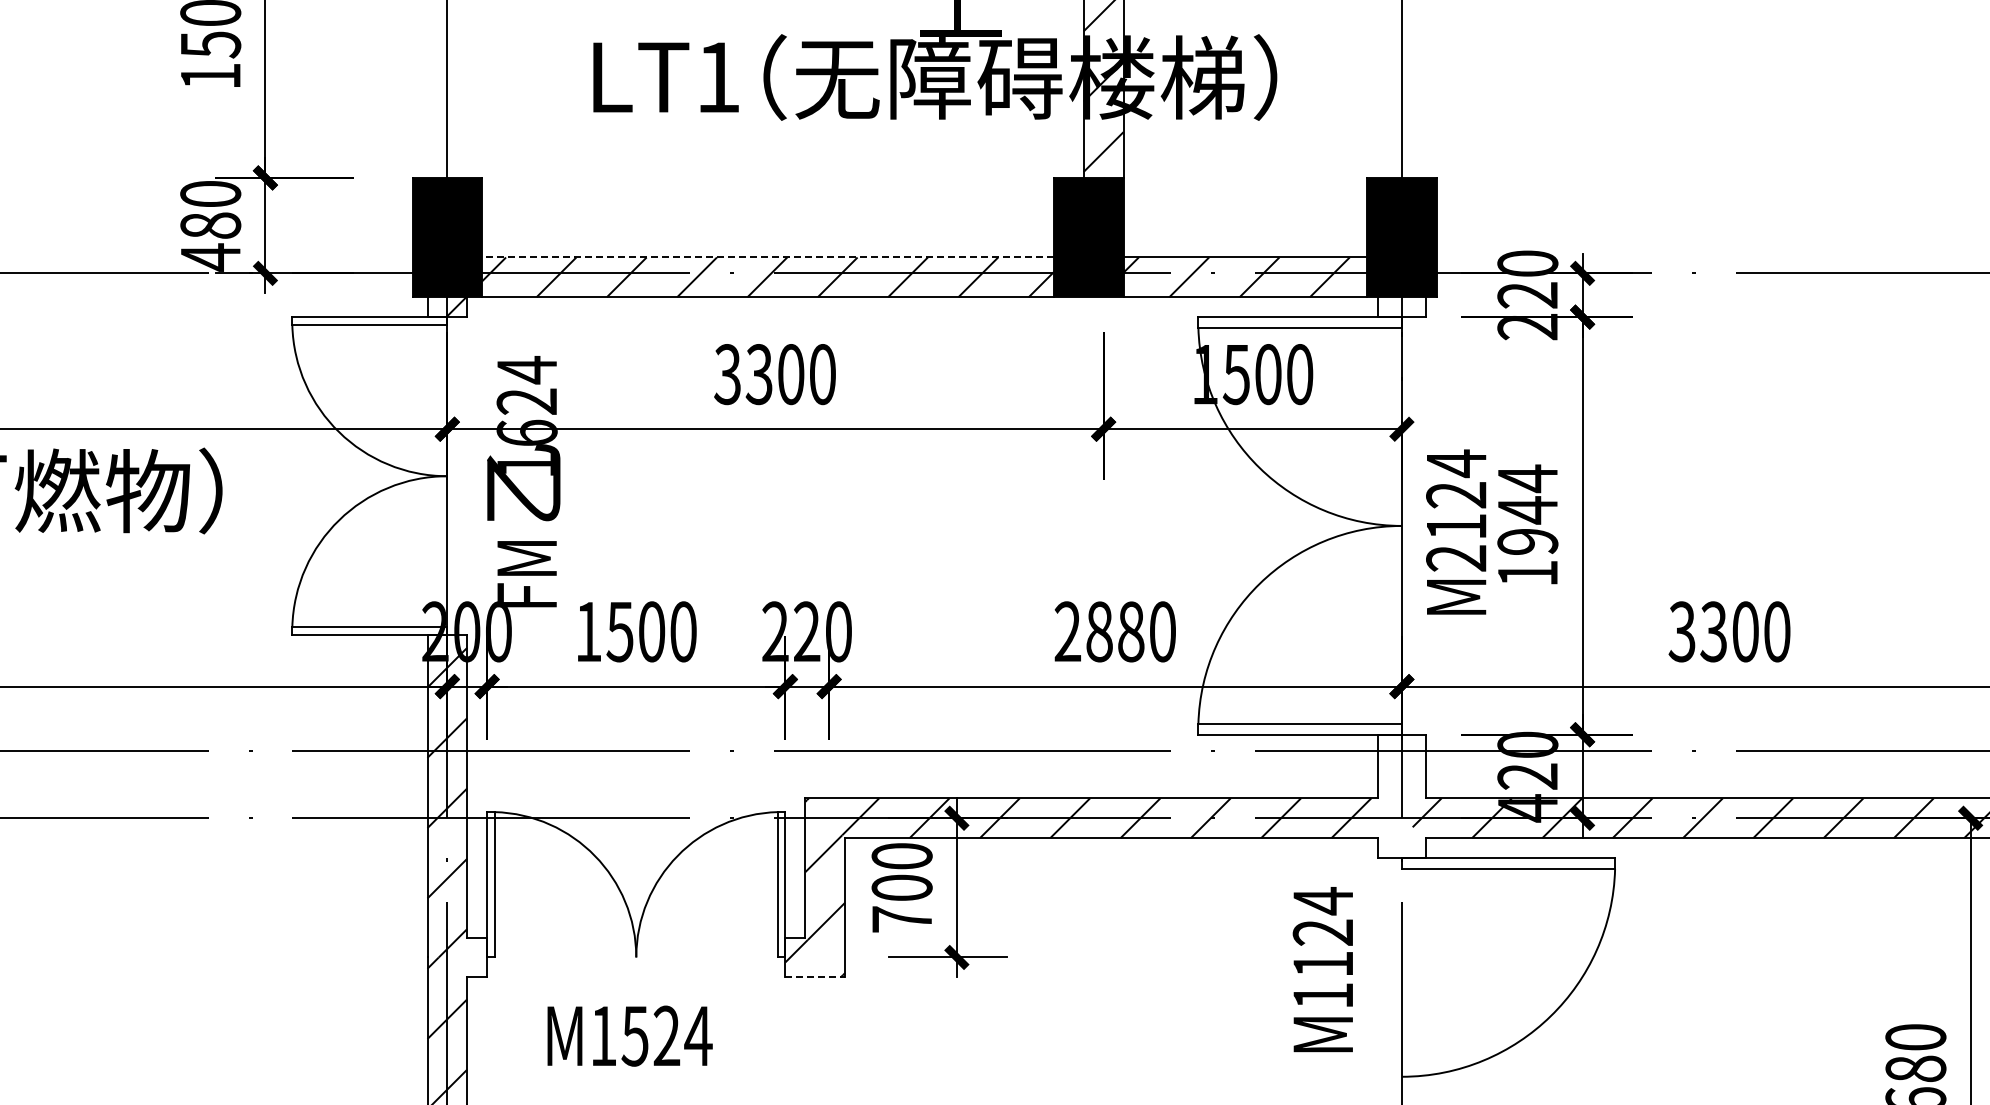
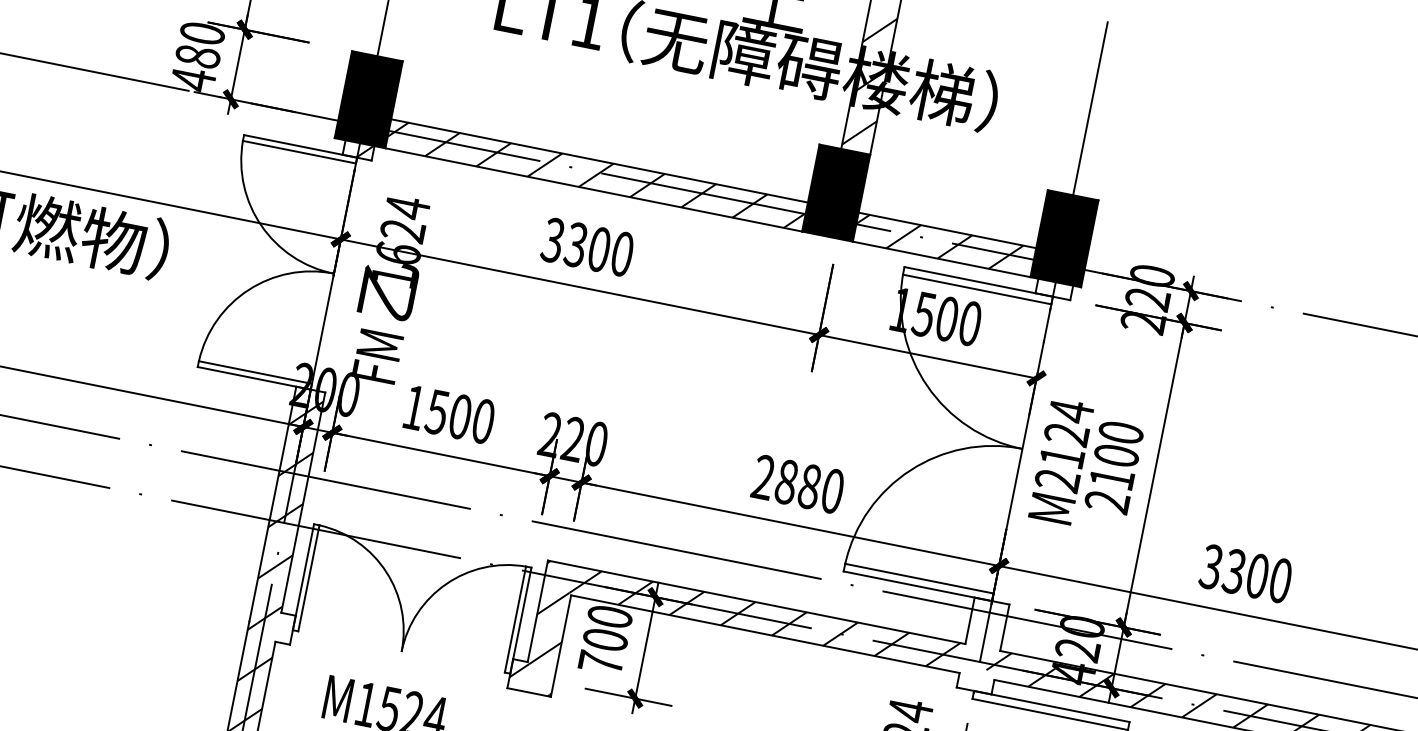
line: (768, 257) -> (599, 161), dashed -> solid
text: (1527, 525) -> (1114, 466), 1944 -> 2100
line: (815, 977) -> (529, 692), dashed -> solid

